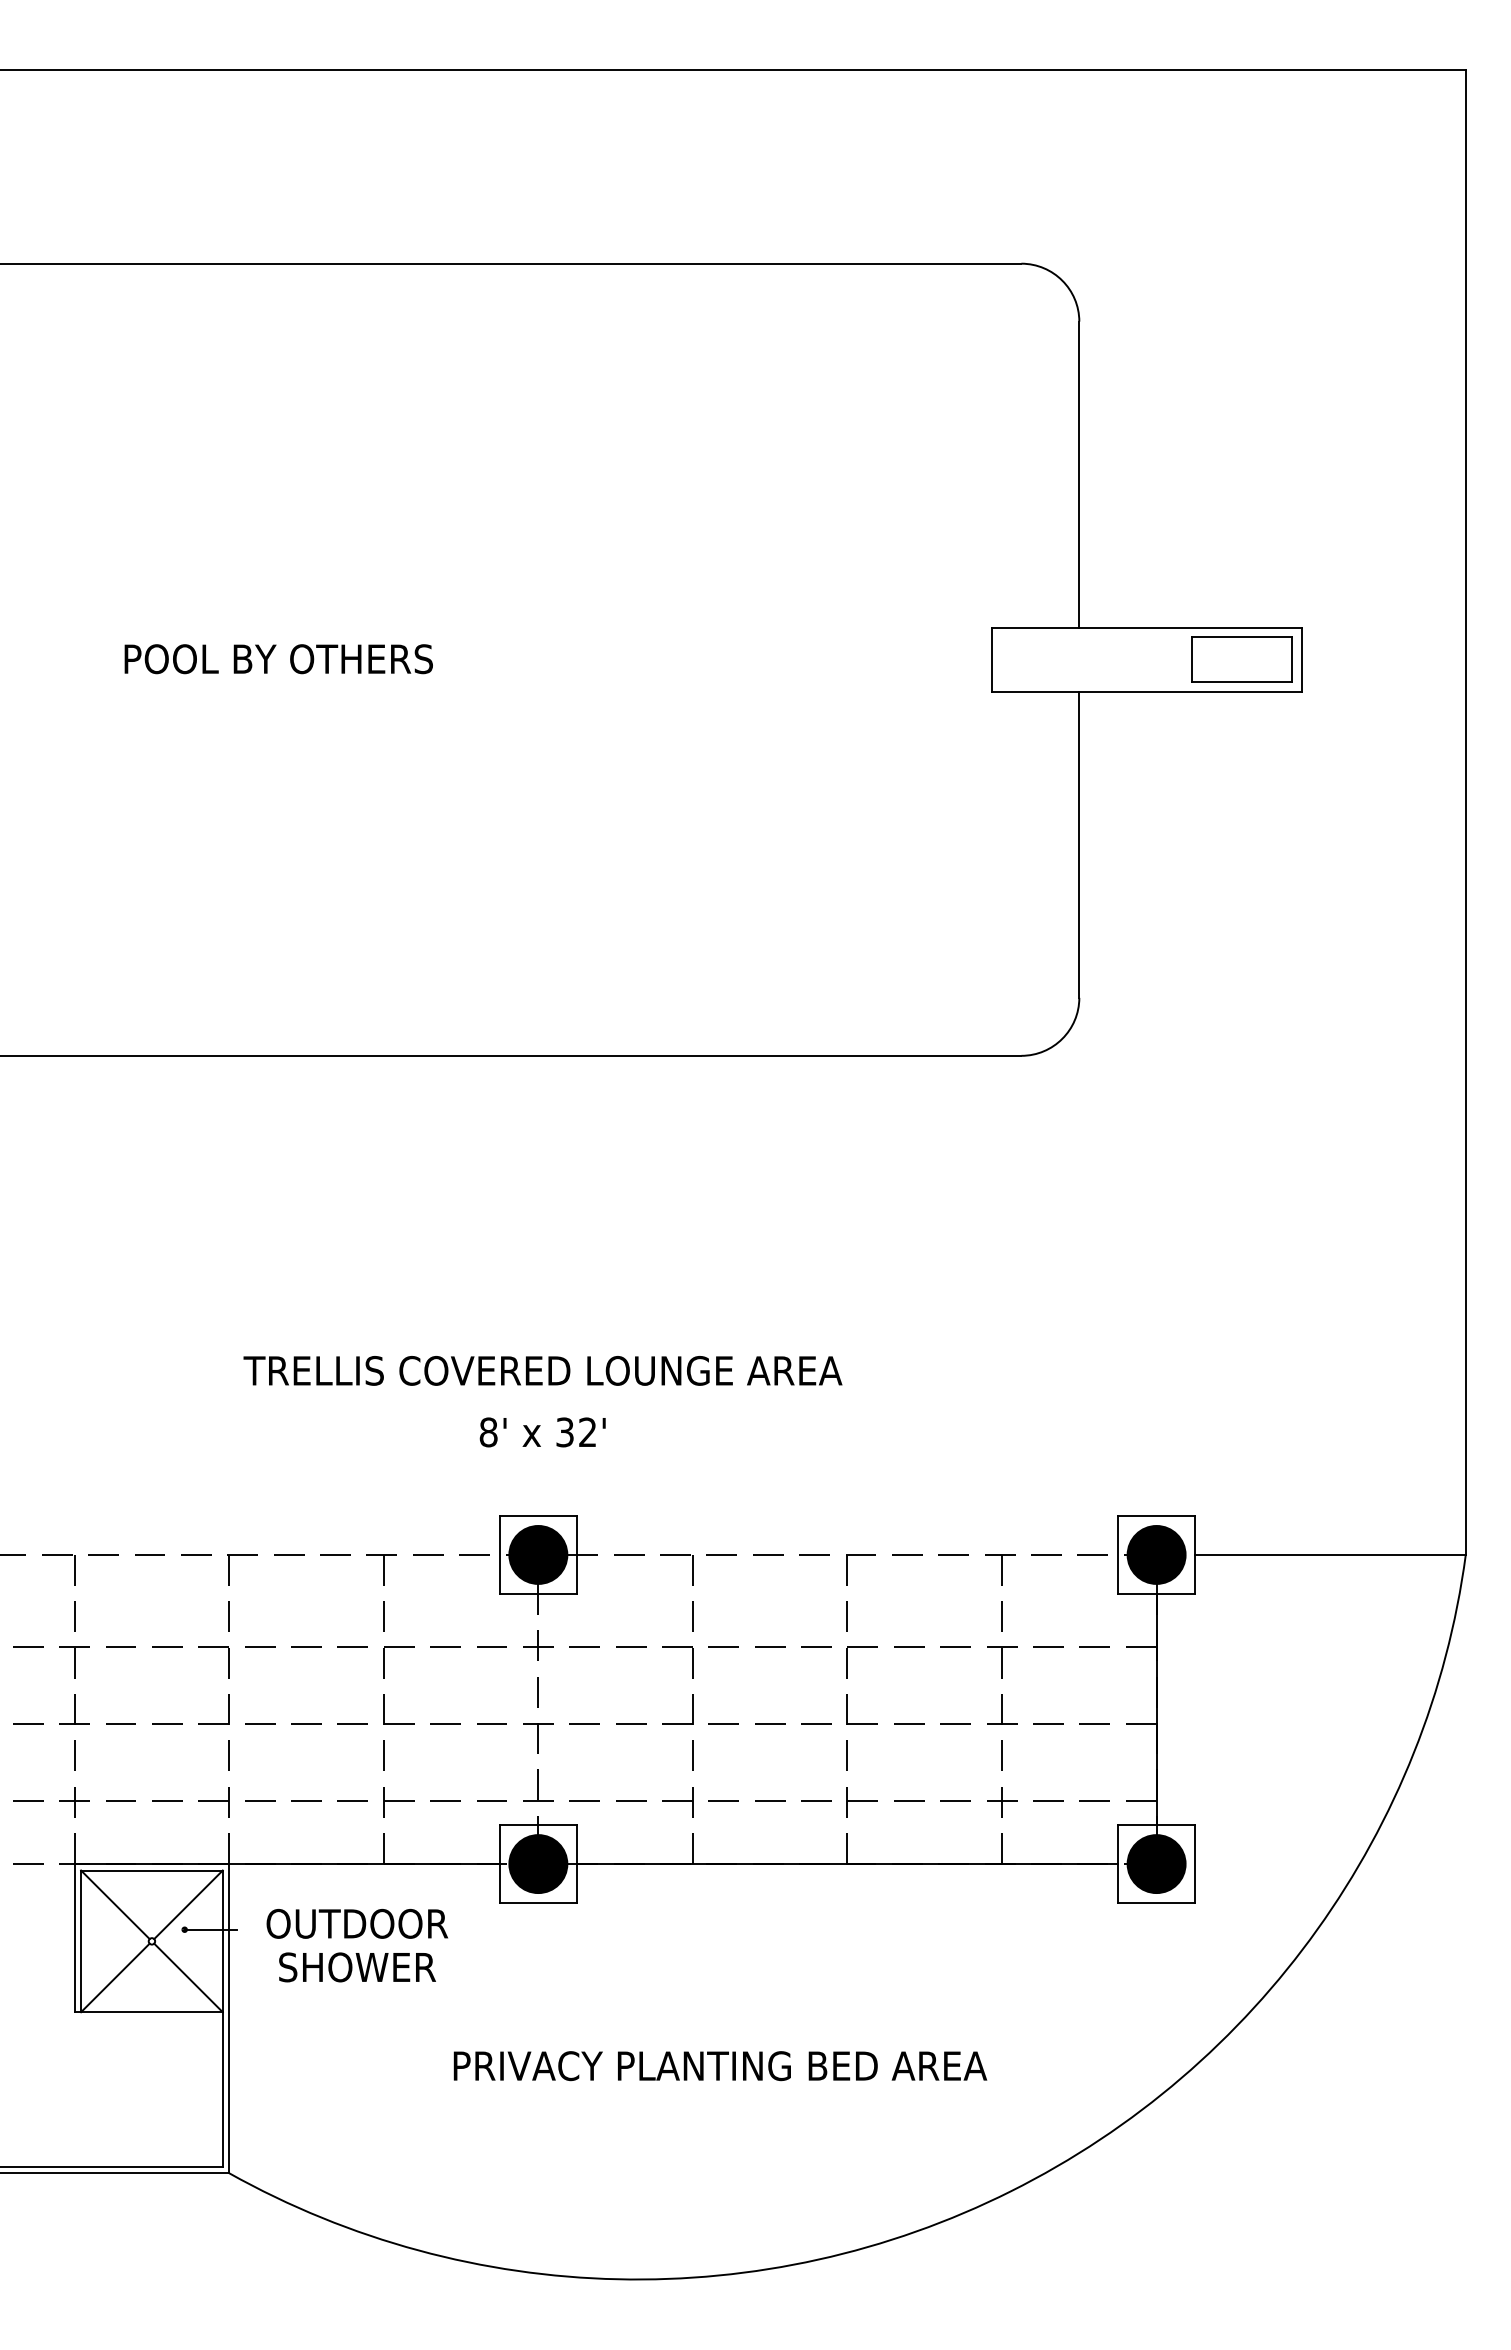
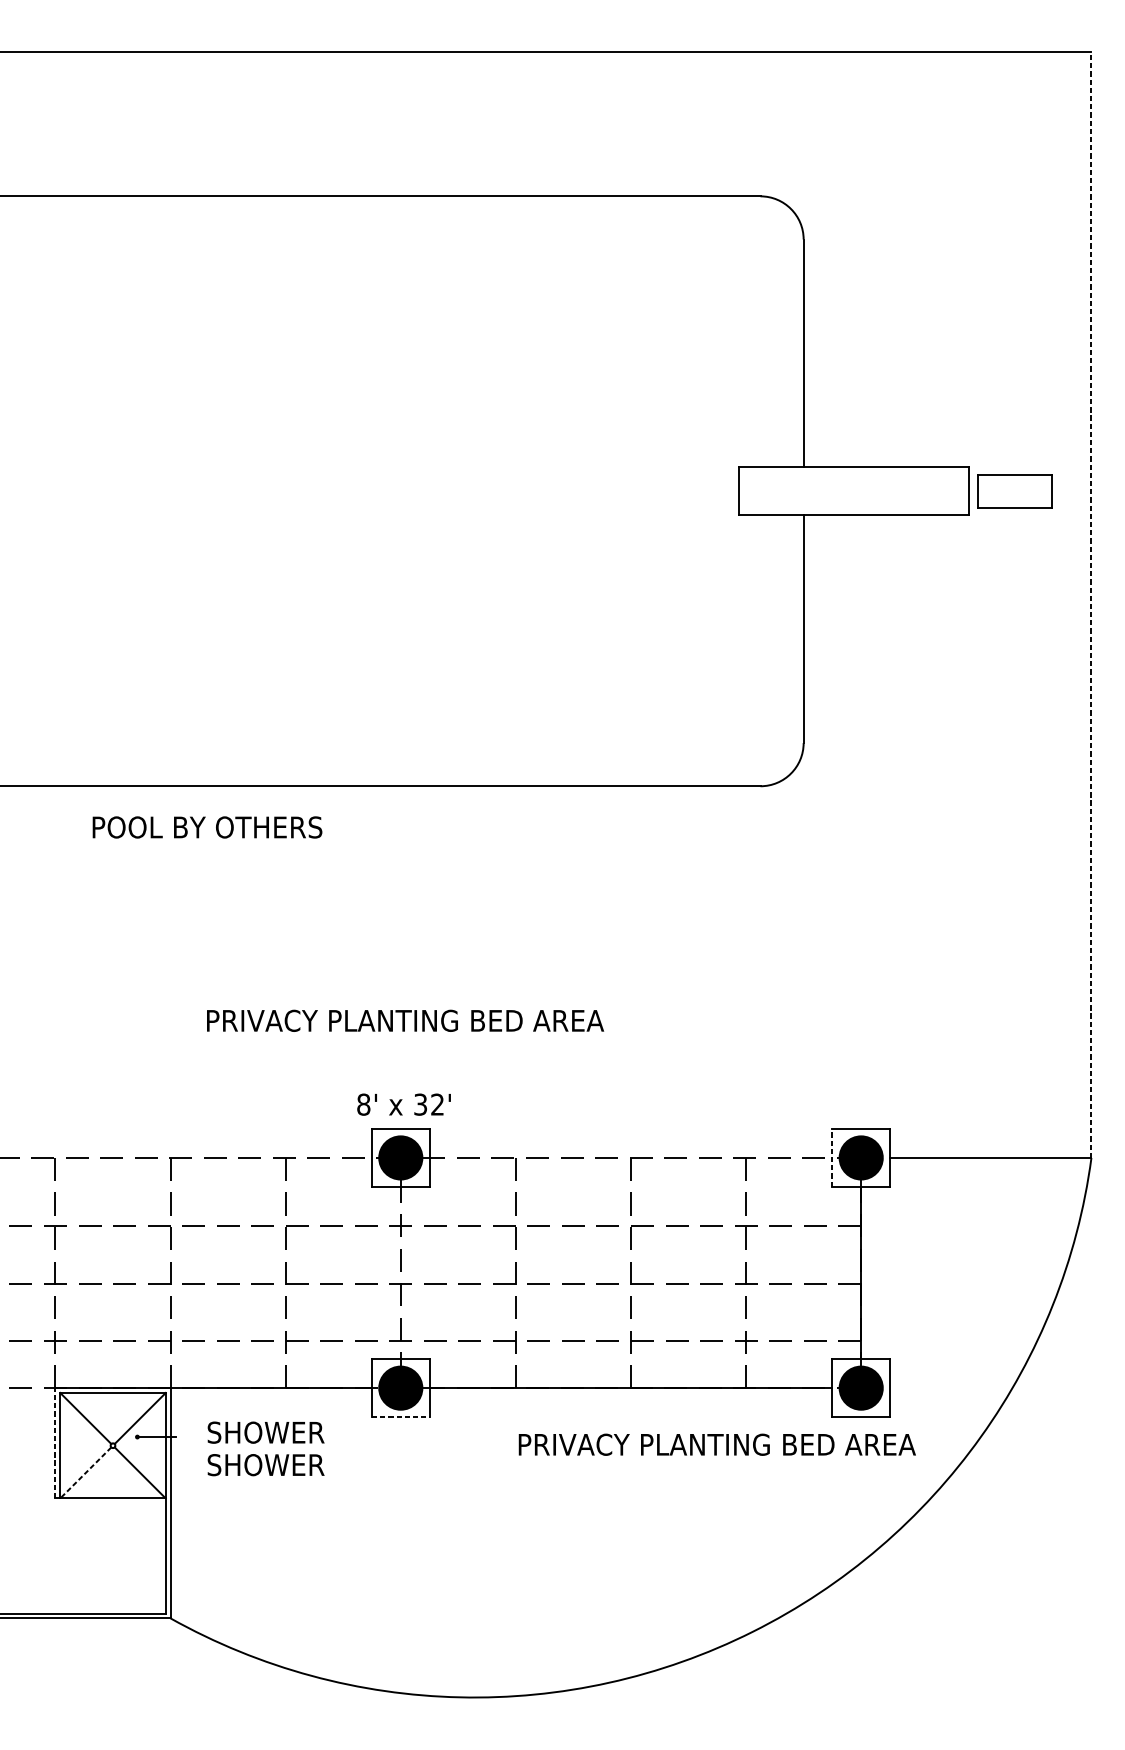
text: (278, 659) -> (207, 827), moved
part: (1241, 659) -> (1014, 491), moved
line: (1465, 812) -> (1091, 605), solid -> dashed
text: (542, 1370) -> (403, 1020), TRELLIS COVERED LOUNGE AREA -> PRIVACY PLANTING BED AREA
text: (542, 1432) -> (403, 1104), moved
line: (1117, 1554) -> (832, 1157), solid -> dashed
line: (538, 1902) -> (400, 1416), solid -> dashed
text: (357, 1923) -> (266, 1432), OUTDOOR -> SHOWER
line: (74, 1937) -> (55, 1442), solid -> dashed
line: (115, 1978) -> (85, 1473), solid -> dashed
text: (720, 2066) -> (717, 1445), moved

